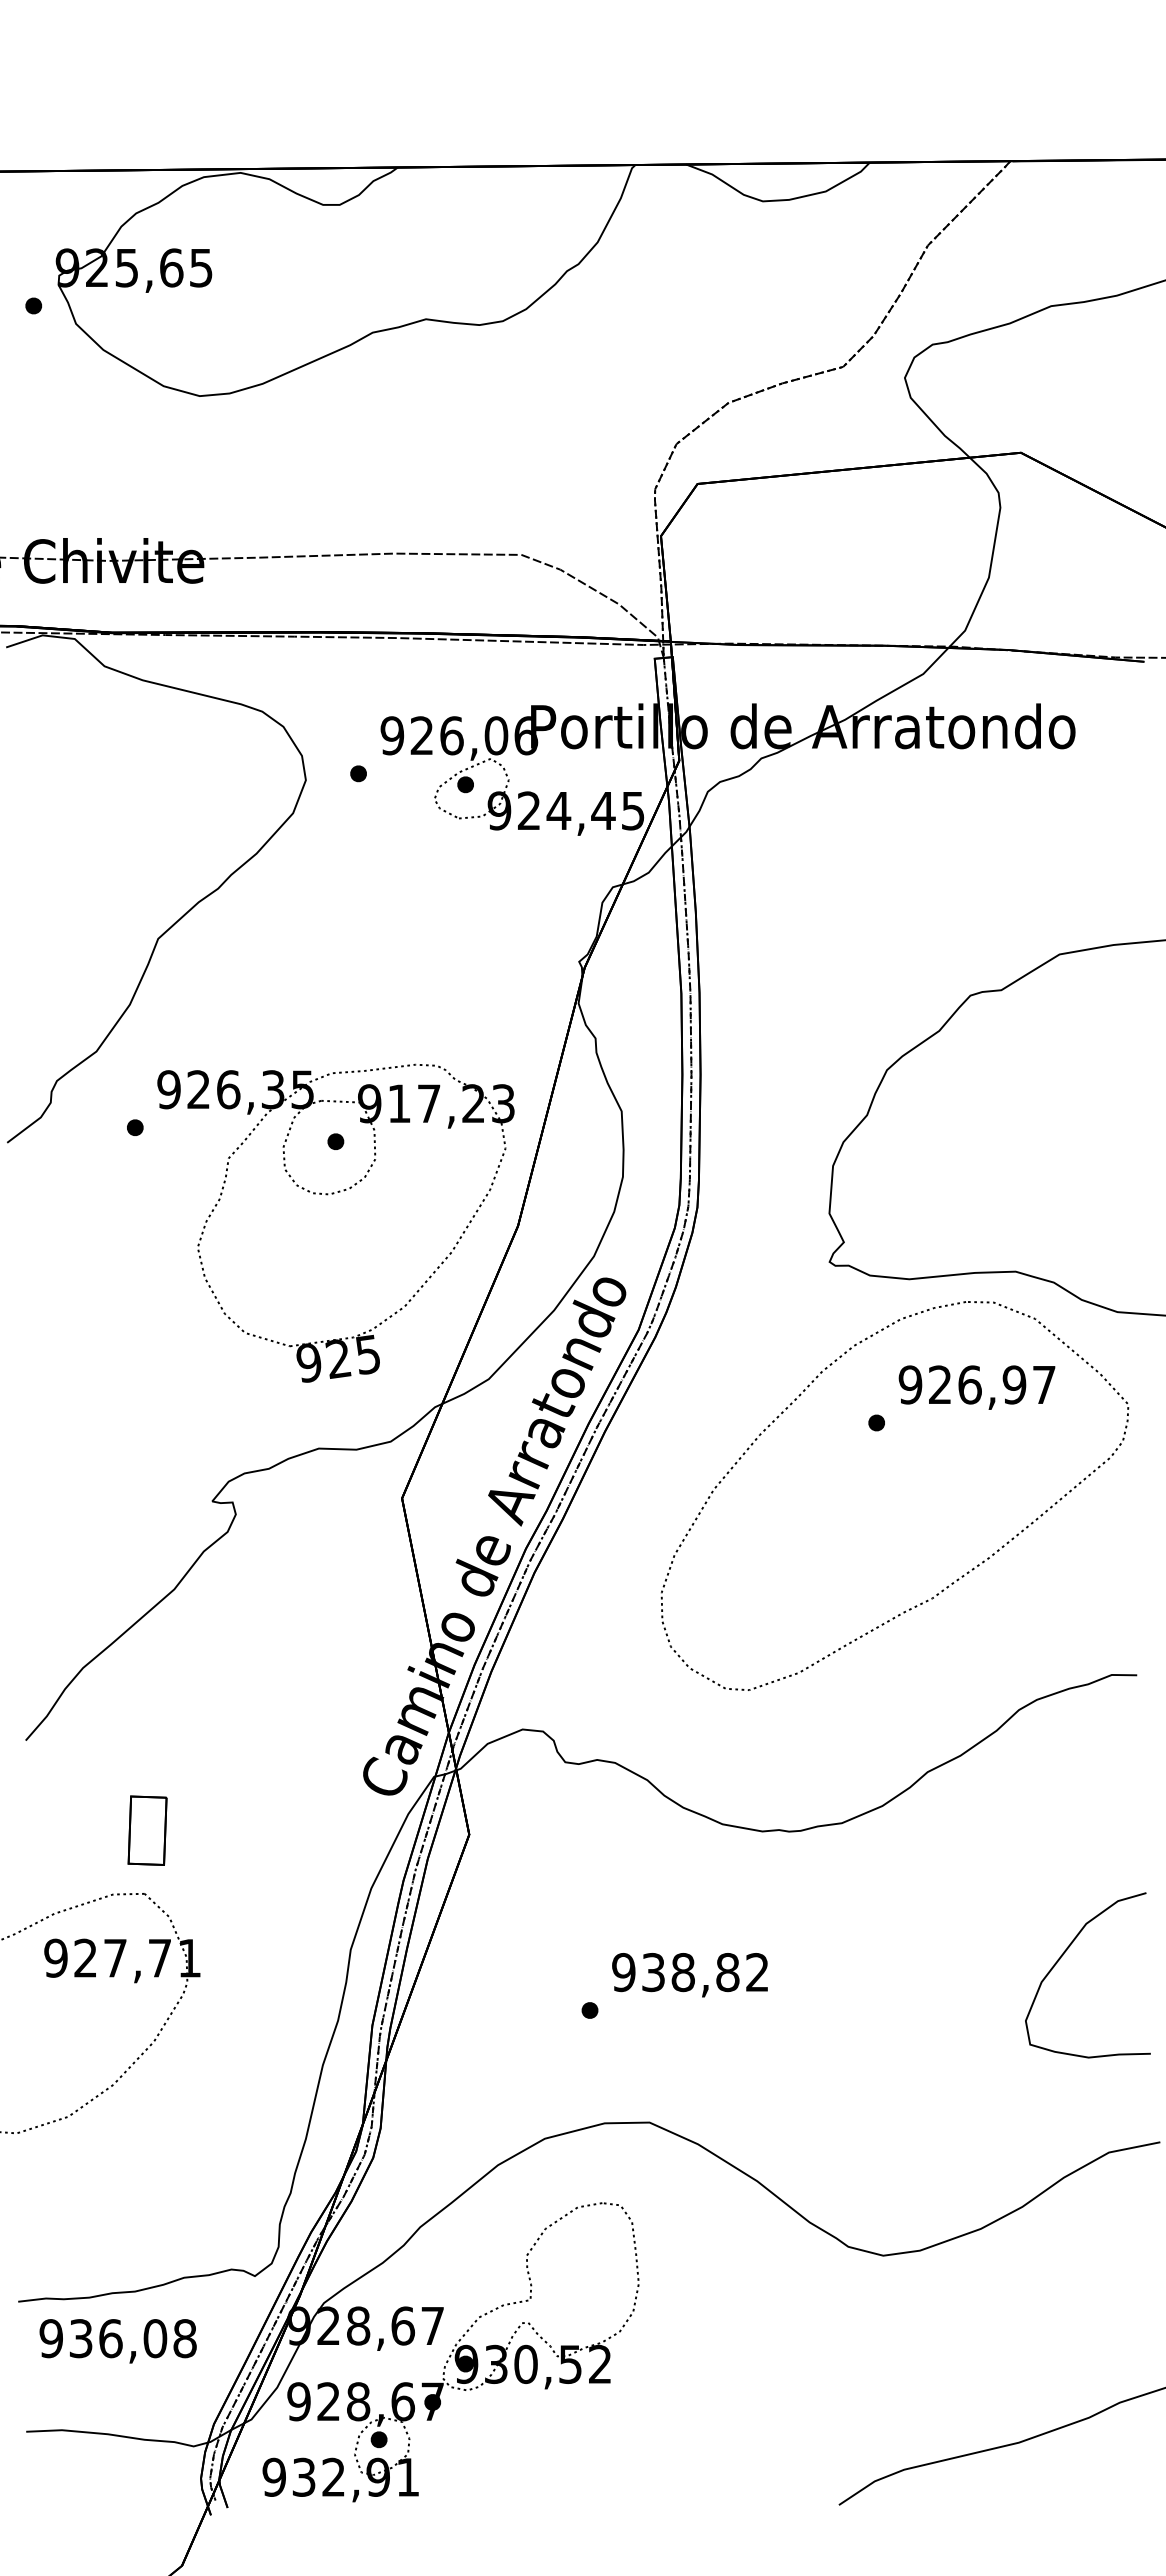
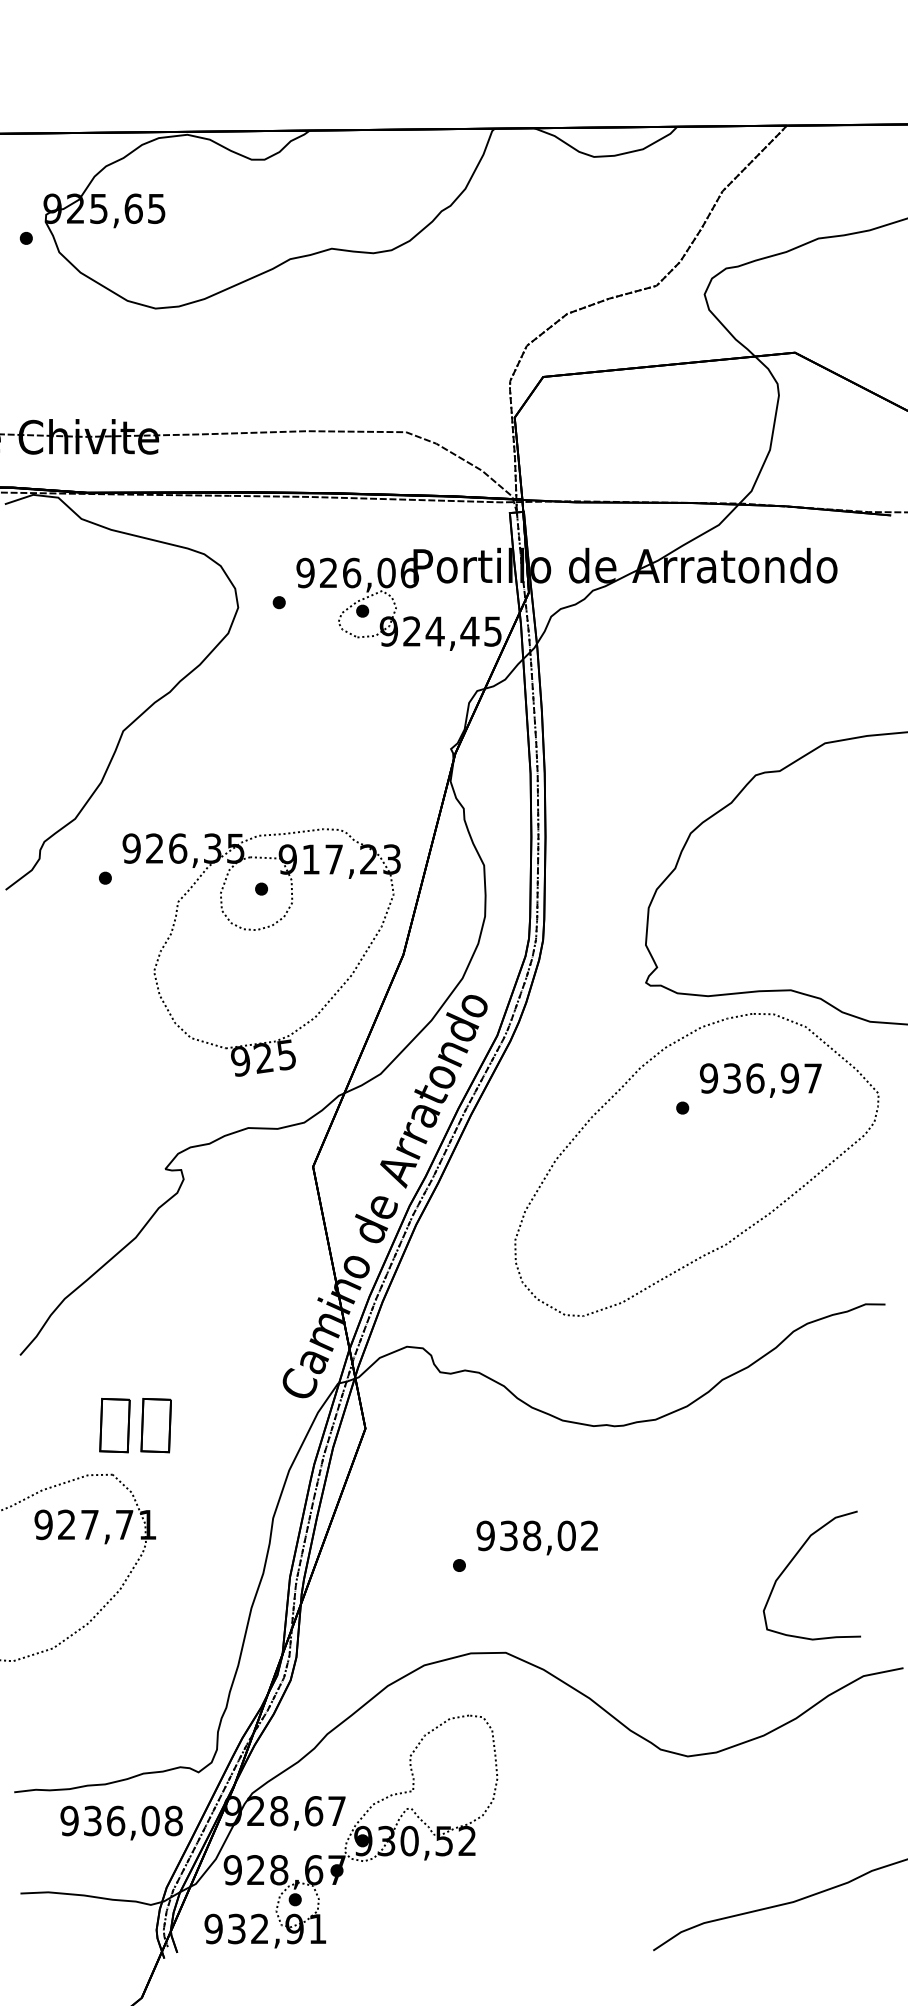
text: (940, 1384) -> (732, 1078), 926,97 -> 936,97
part: (200, 1830) -> (156, 1425), added
curve: (1063, 1955) -> (793, 1560), moved
text: (727, 1972) -> (566, 1535), 938,82 -> 938,02
text: (117, 2341) -> (121, 1823), moved

